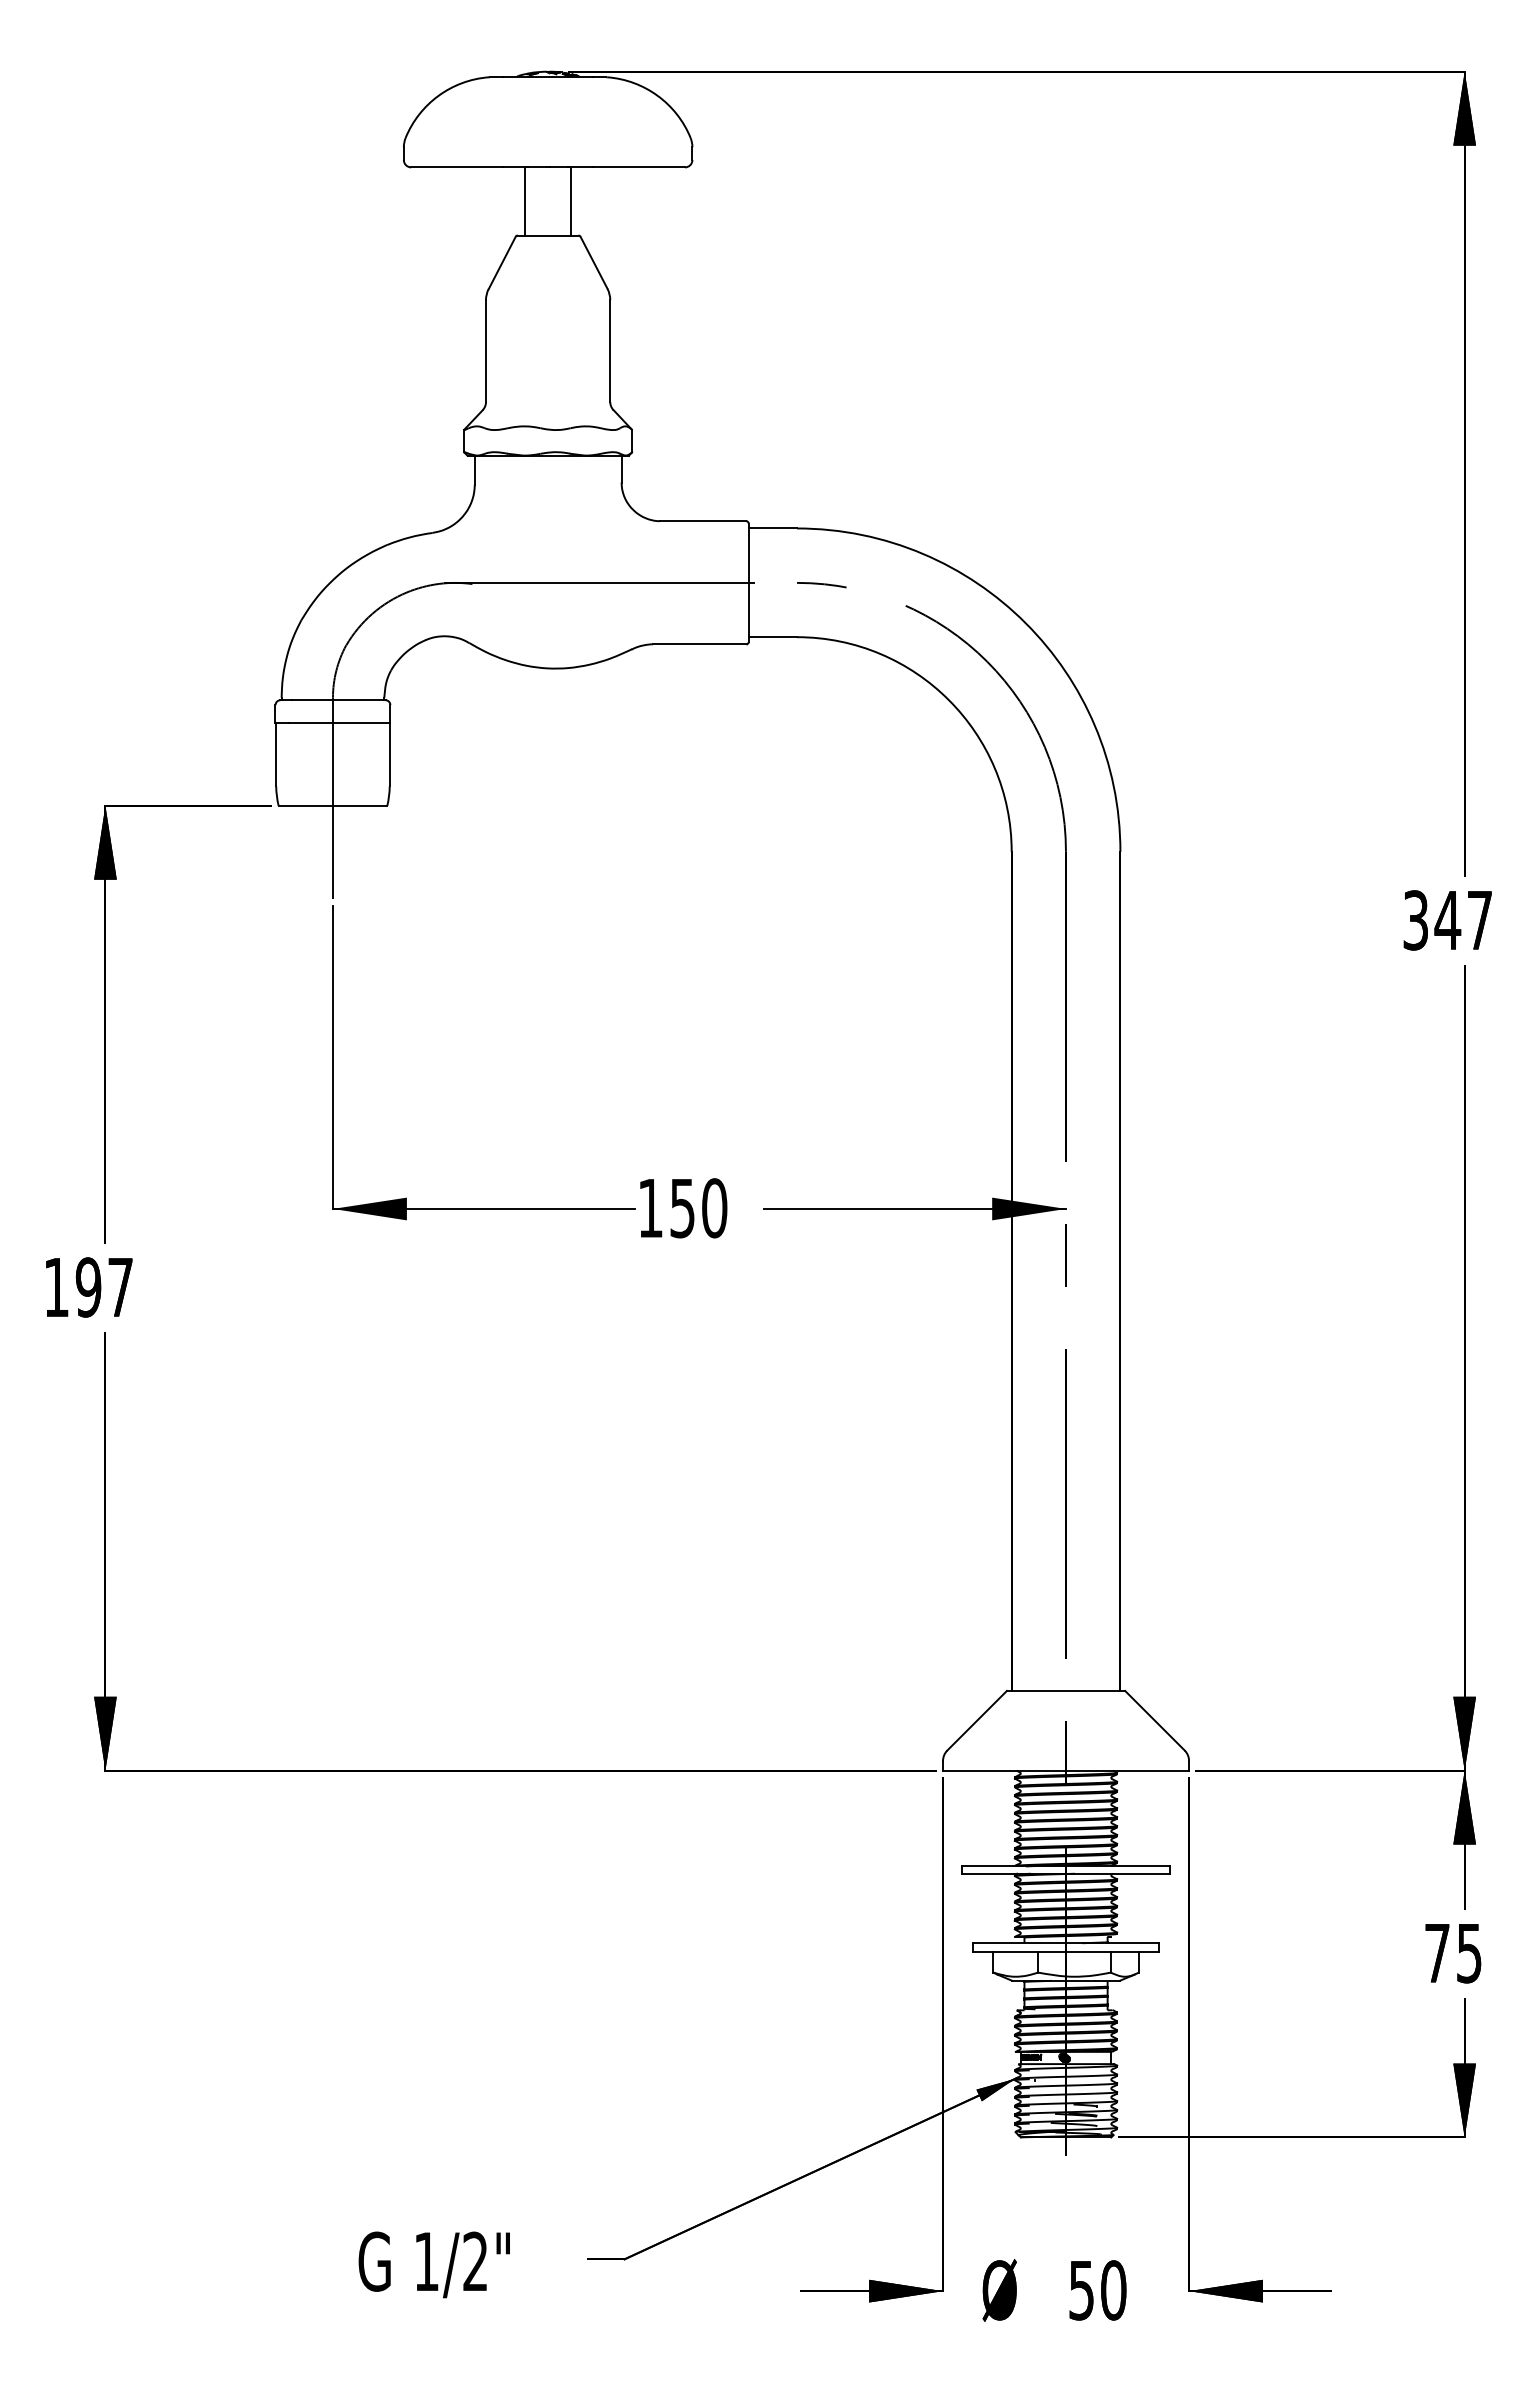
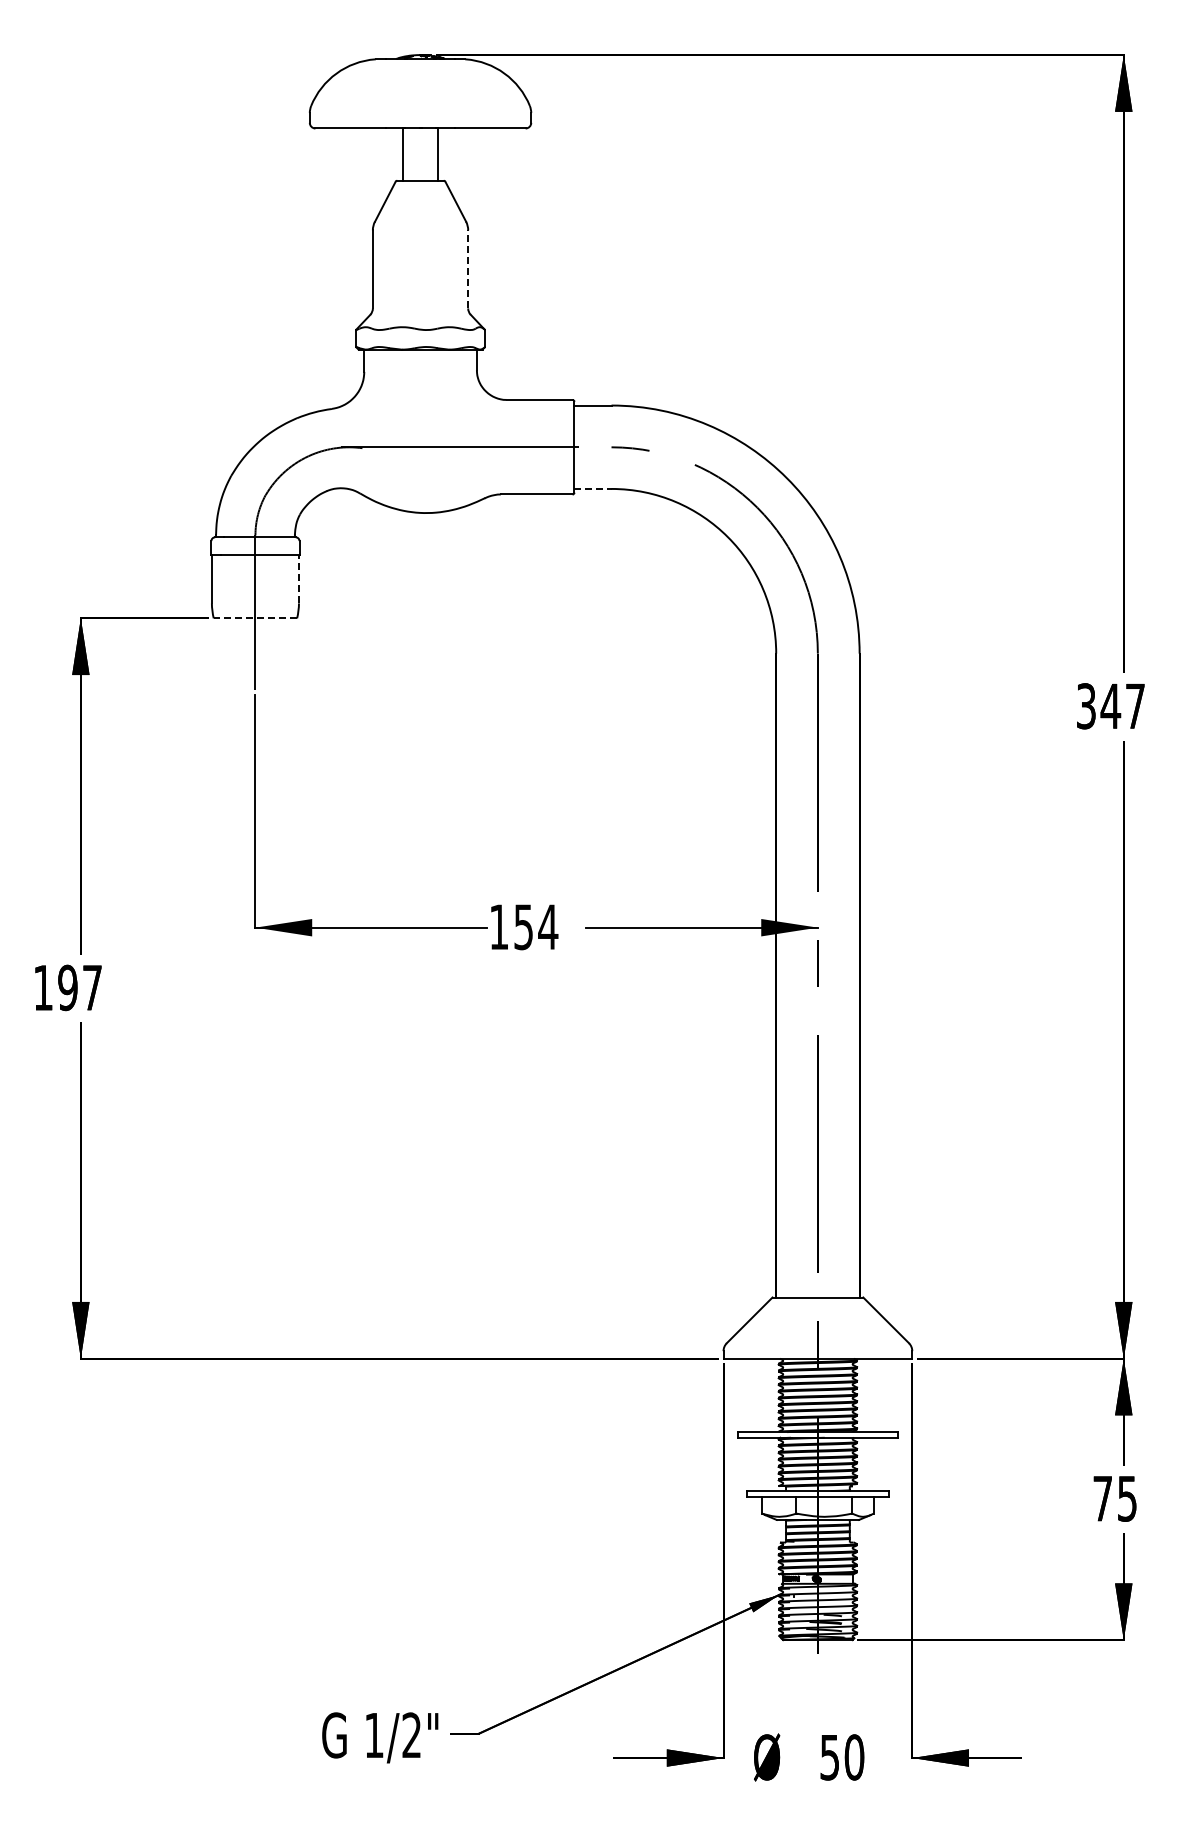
line: (610, 349) -> (468, 268), solid -> dashed
line: (772, 636) -> (592, 488), solid -> dashed
line: (390, 753) -> (299, 578), solid -> dashed
line: (333, 806) -> (255, 618), solid -> dashed
text: (714, 1208) -> (548, 927), 150 -> 154
text: (434, 2264) -> (380, 1737), moved

